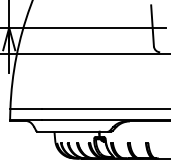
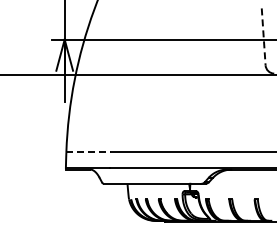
line: (152, 25) -> (263, 36), solid -> dashed
line: (26, 109) -> (88, 152), solid -> dashed

